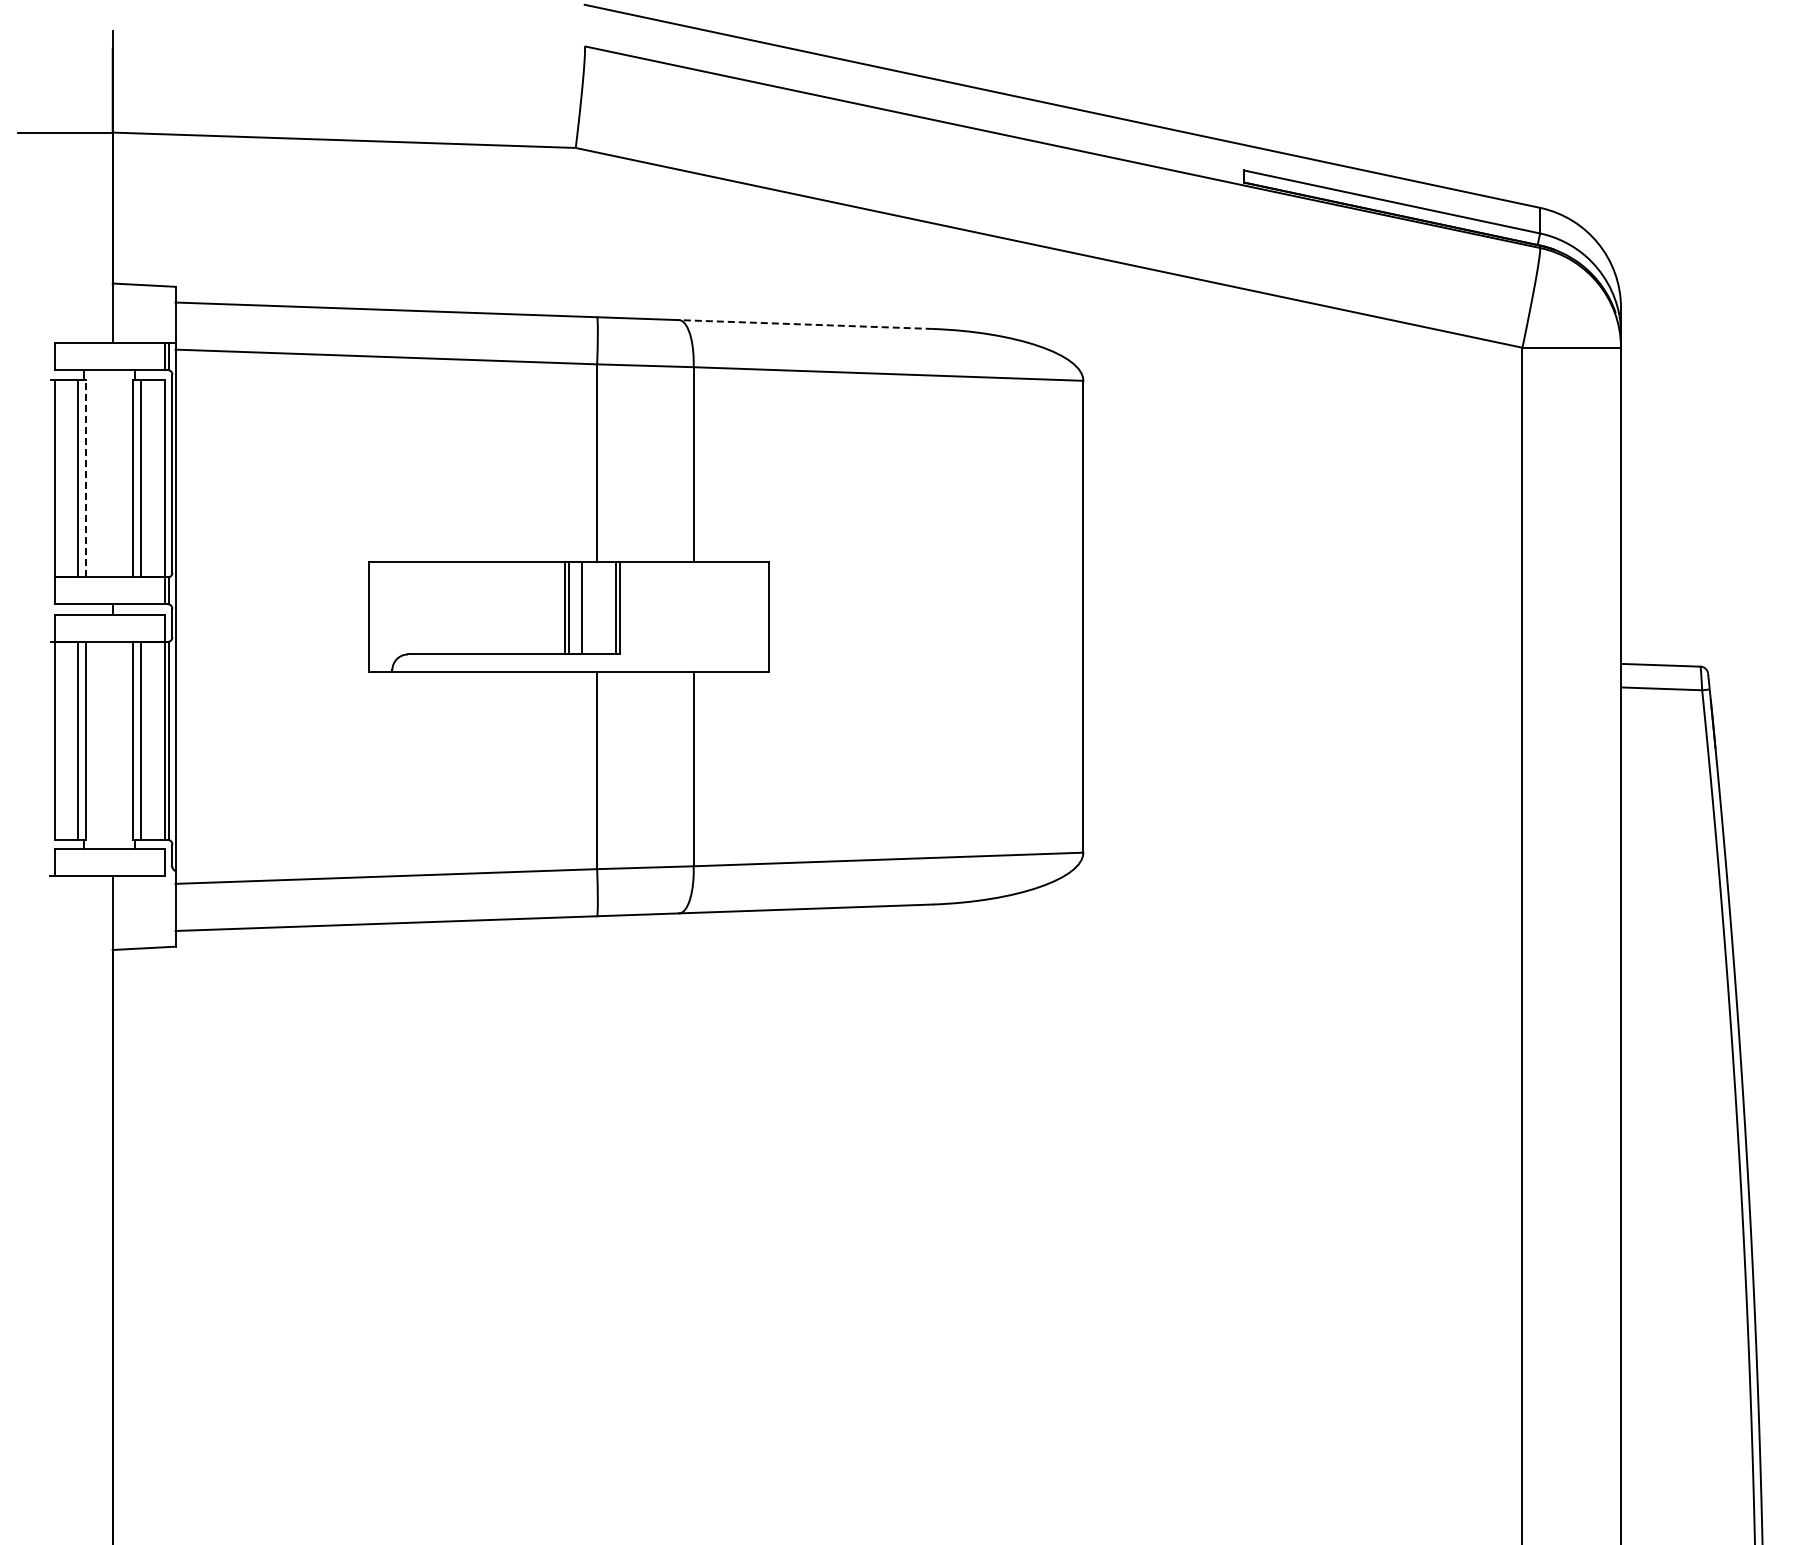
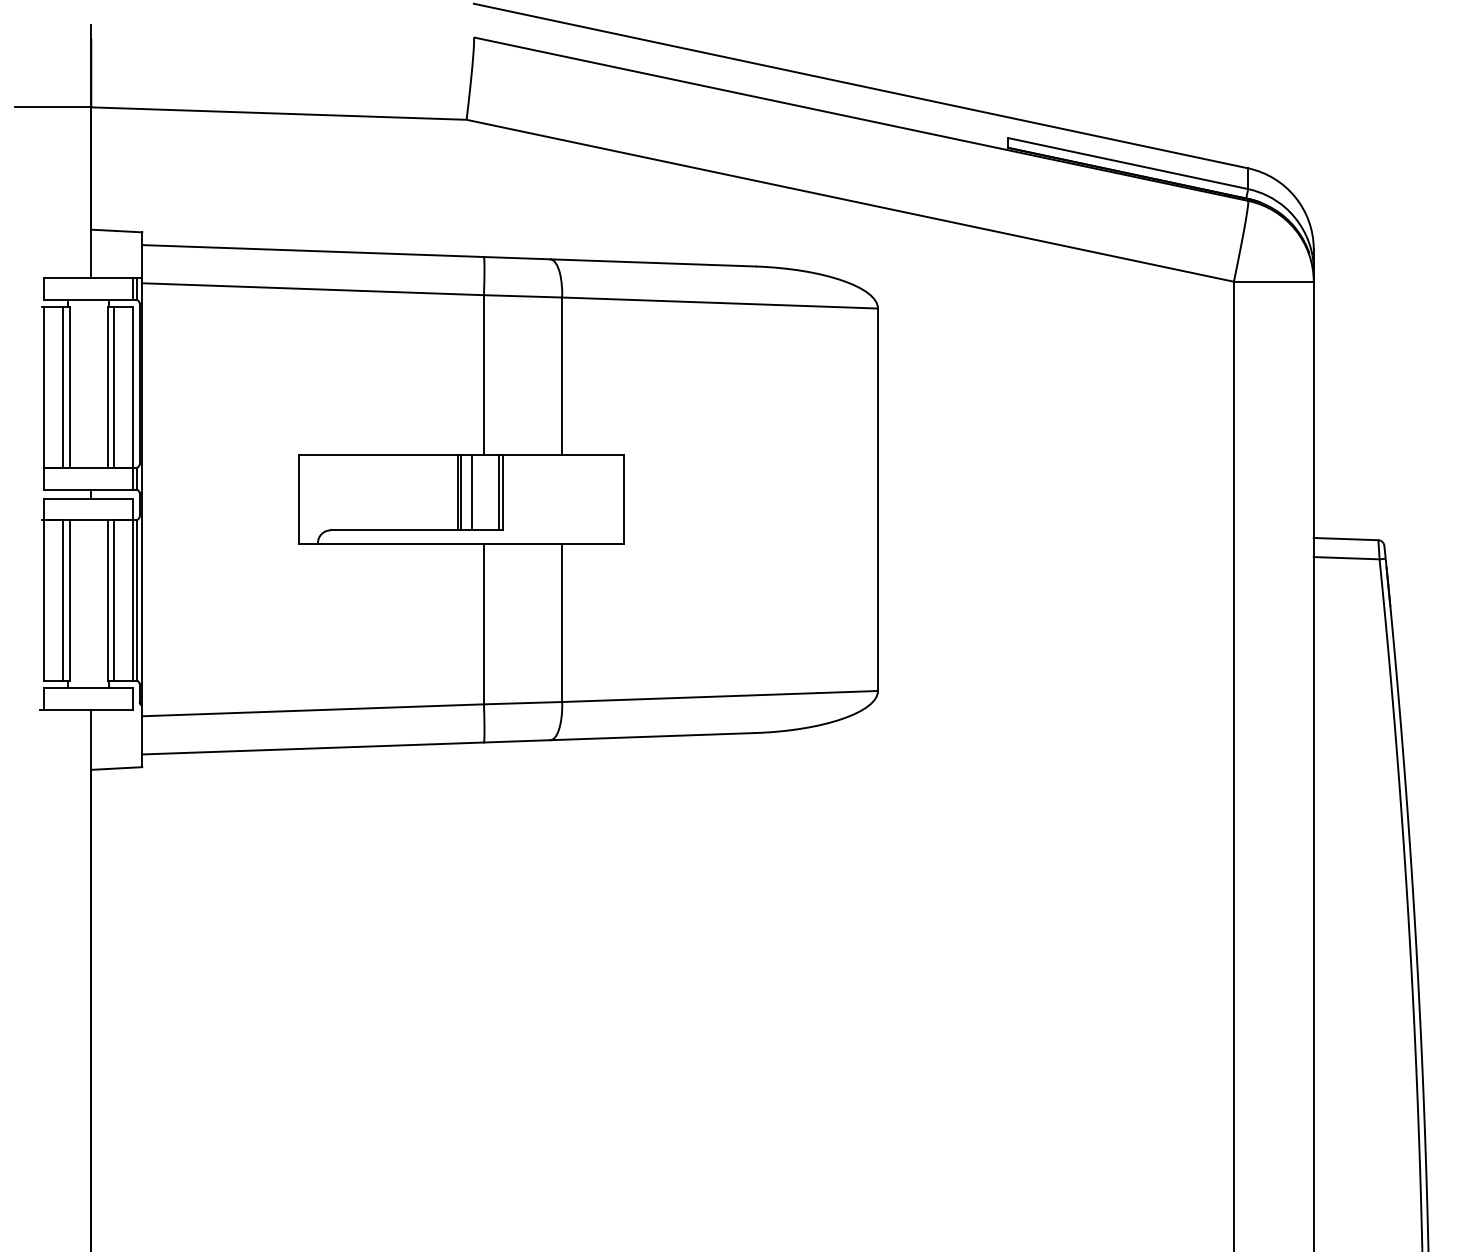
line: (805, 324) -> (652, 262), dashed -> solid
line: (86, 478) -> (70, 387), dashed -> solid

